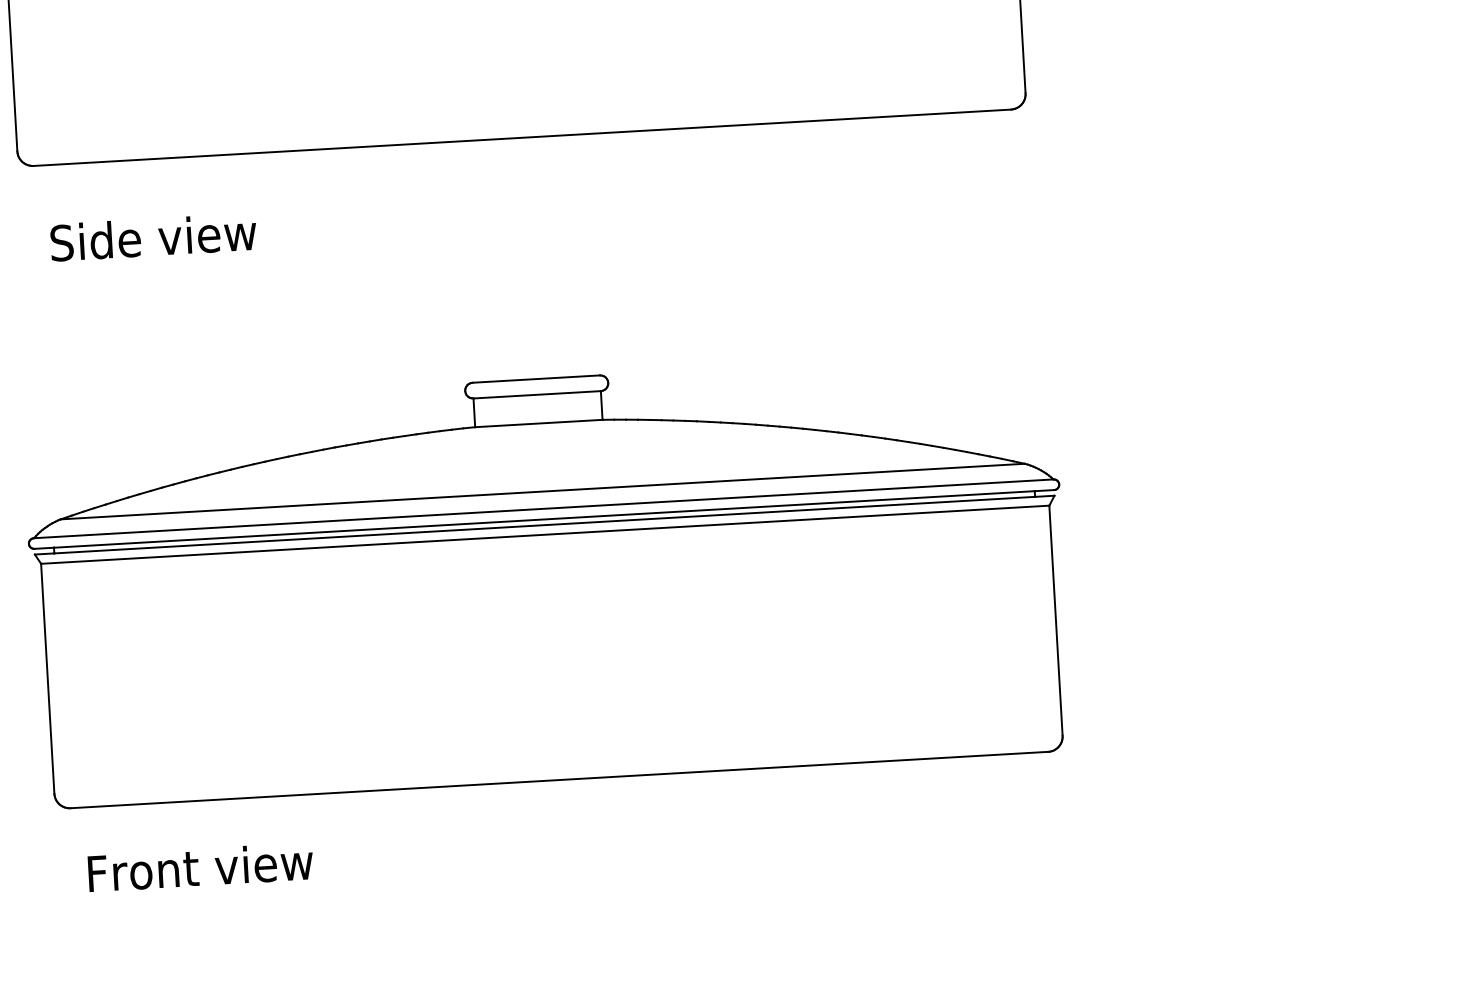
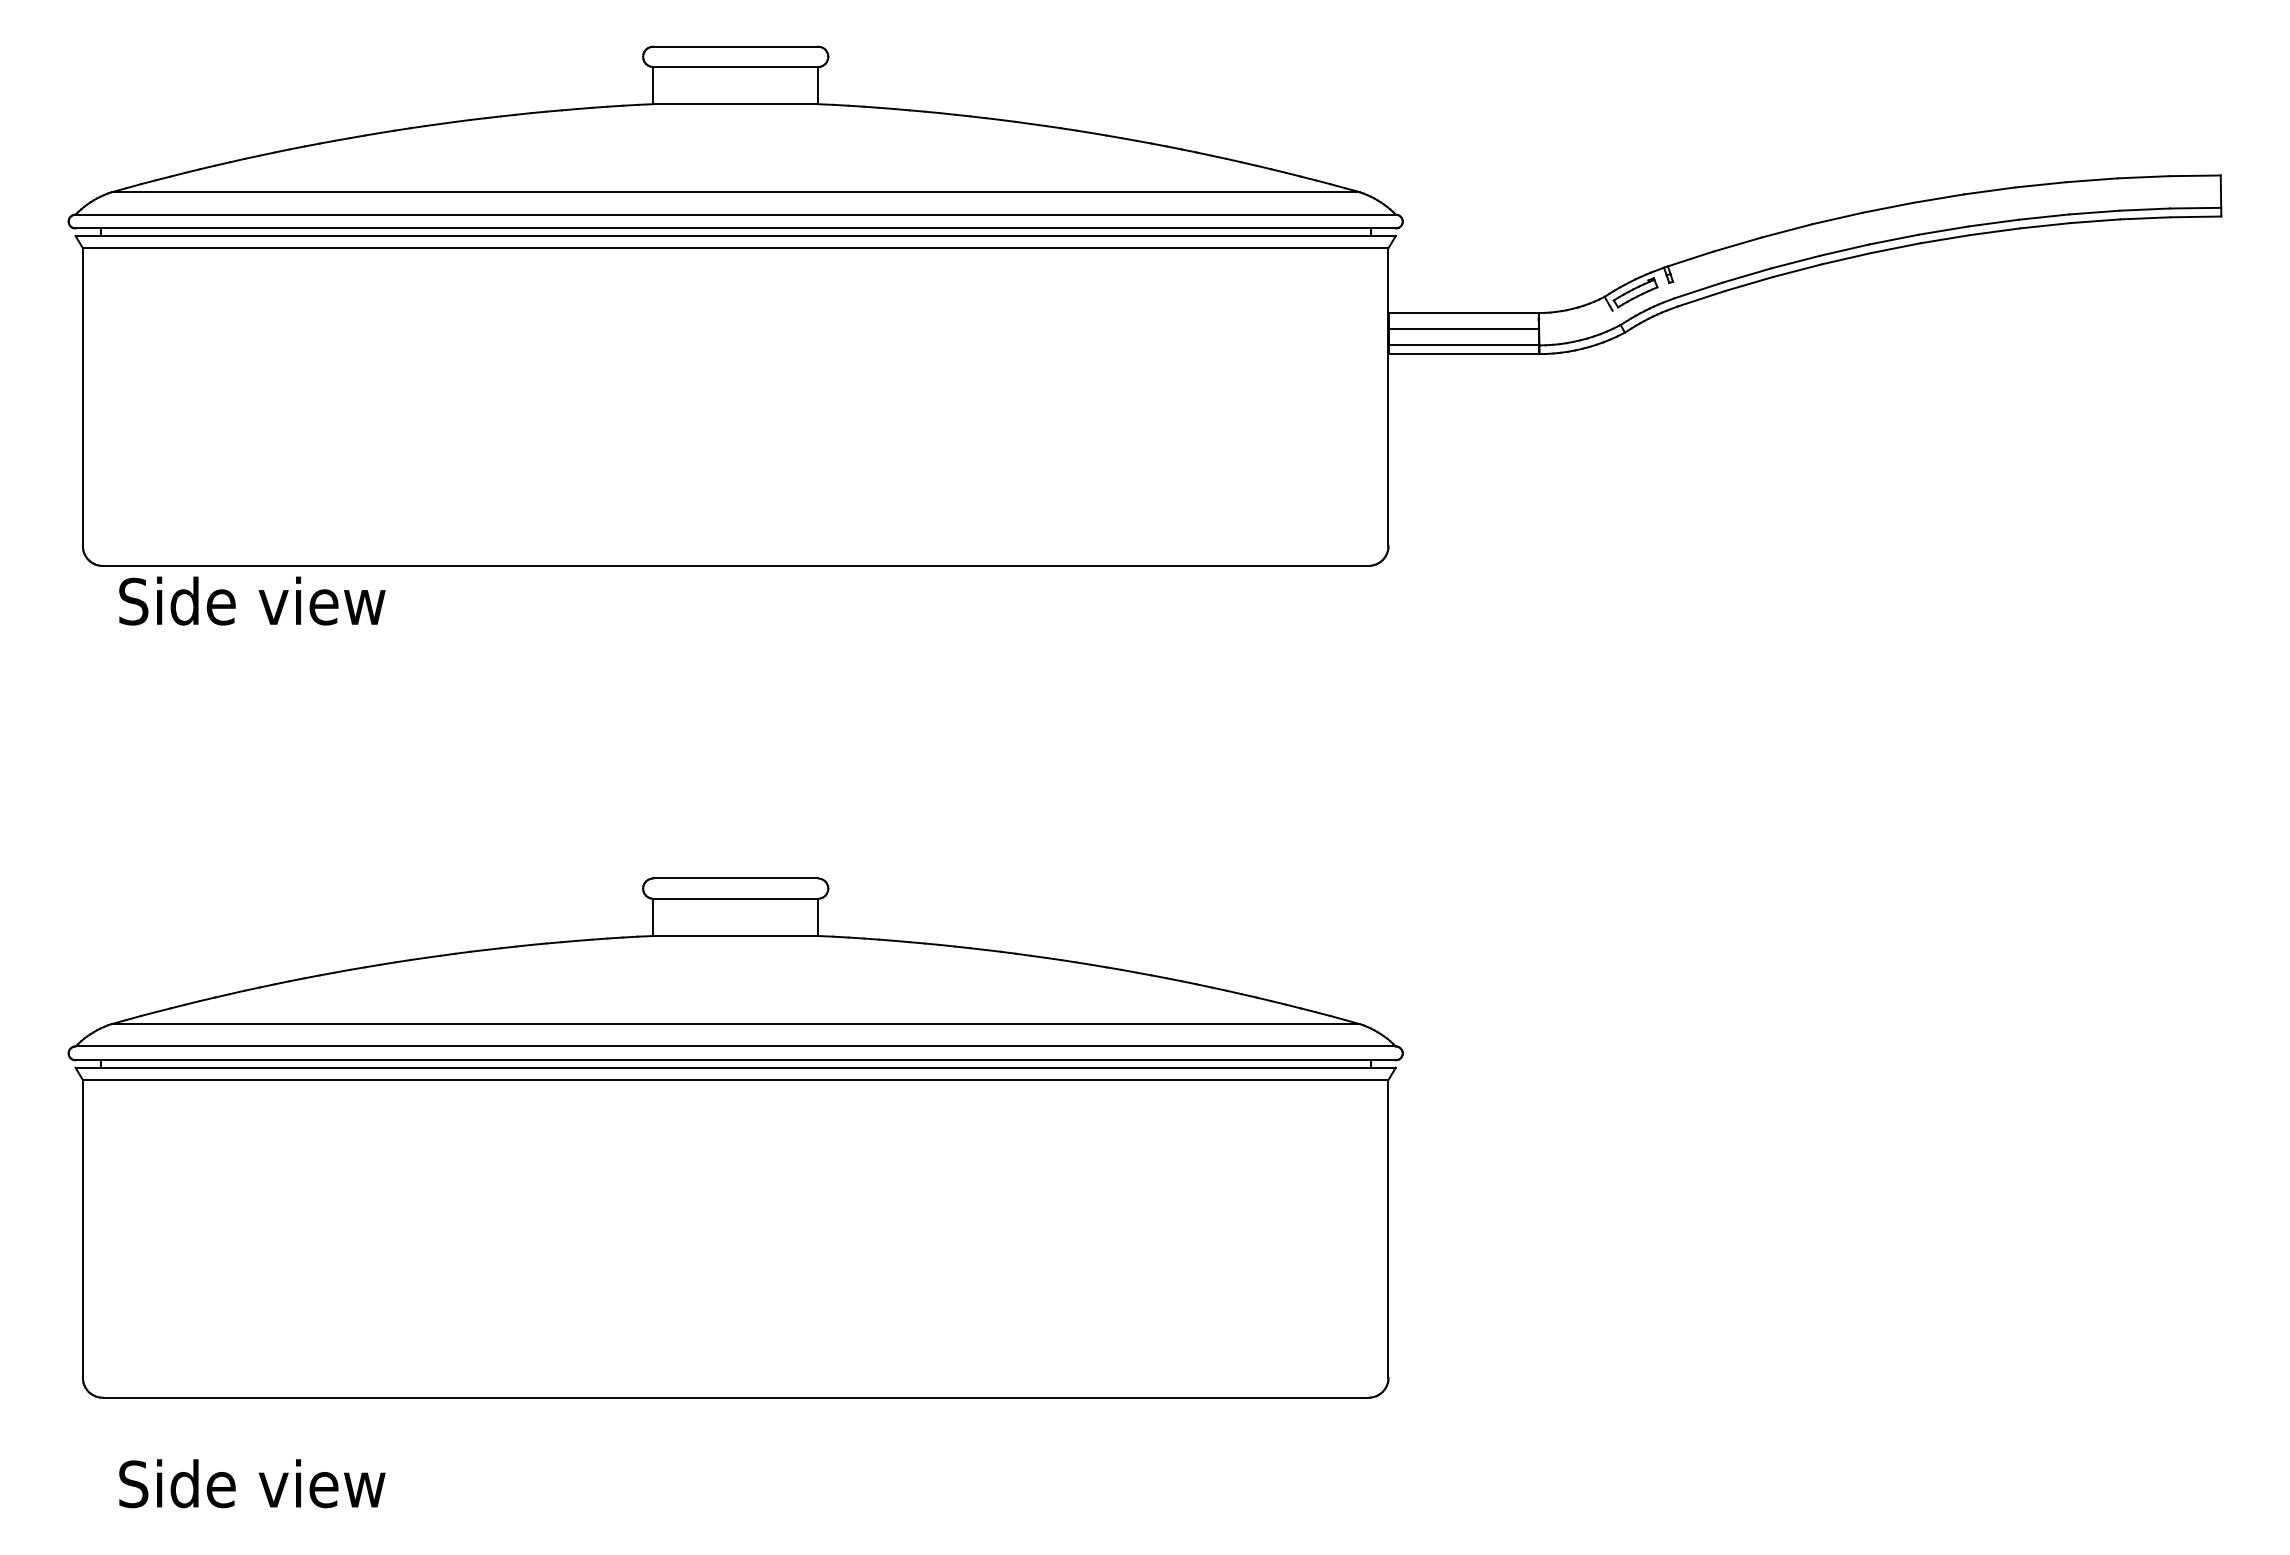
text: (153, 236) -> (252, 600), moved
text: (200, 867) -> (265, 1483), Front view -> Side view

